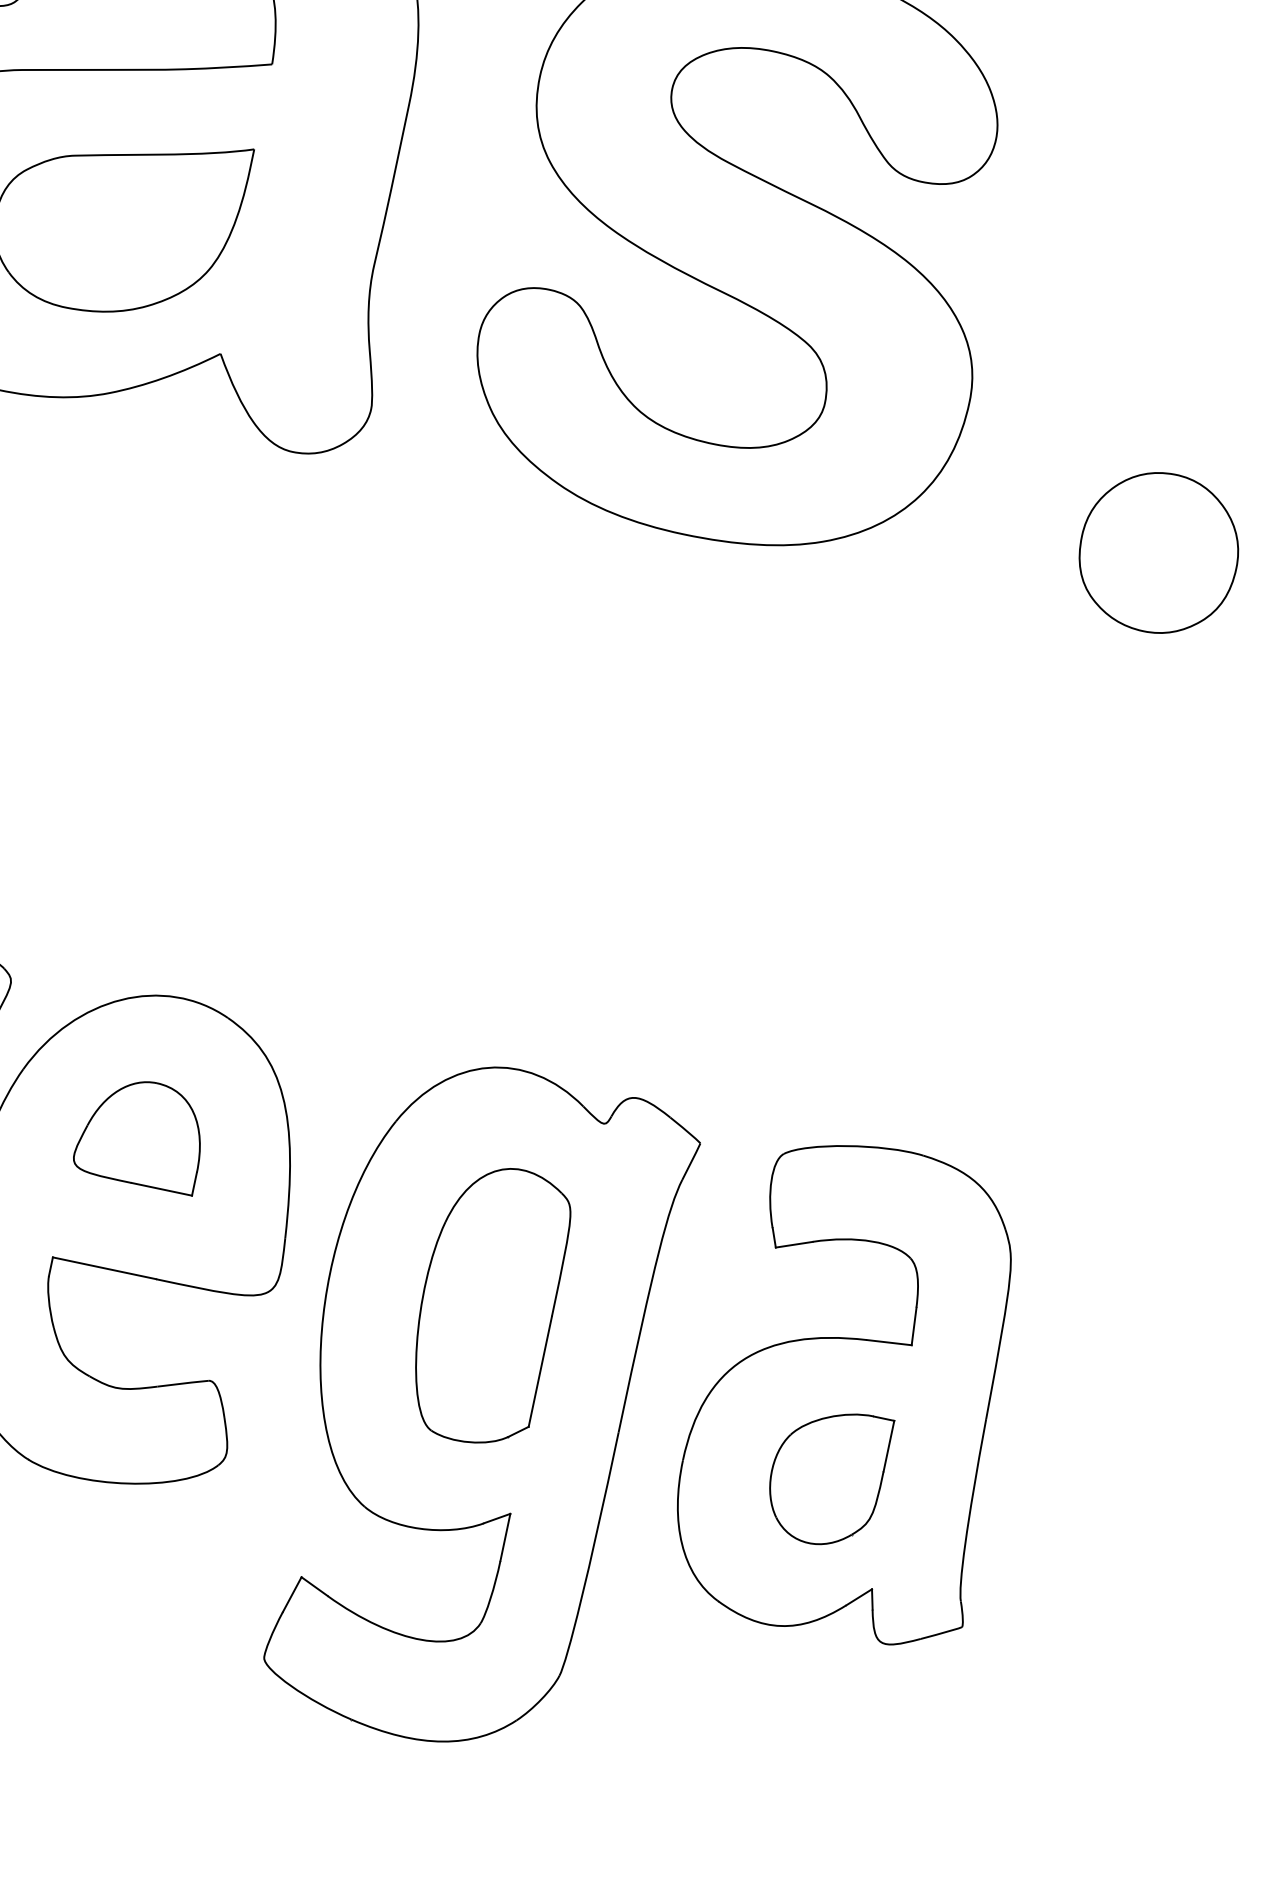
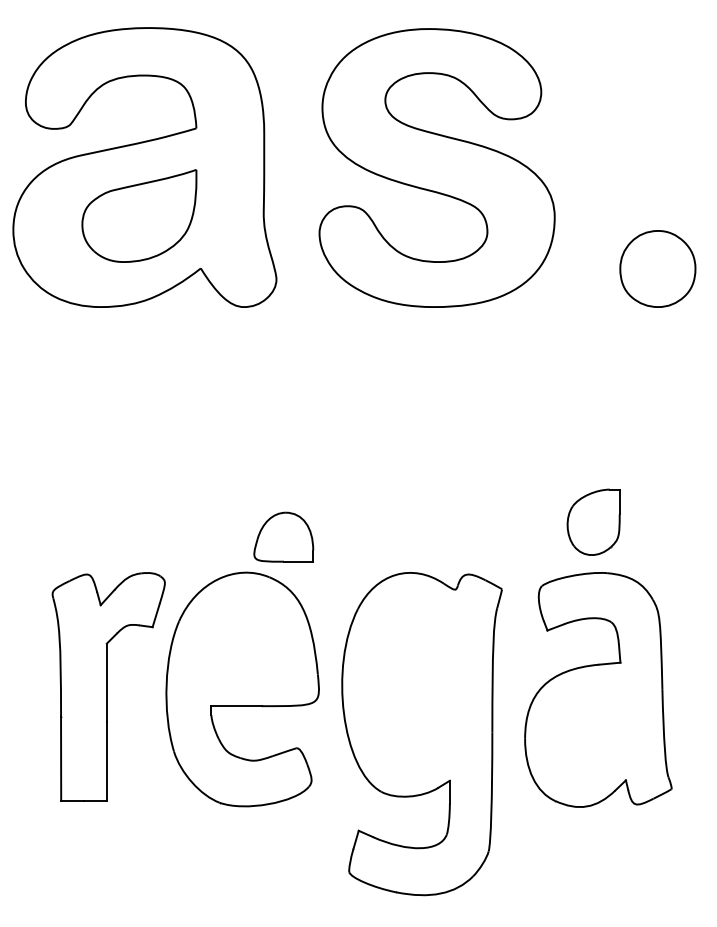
part: (141, 1131) -> (283, 536), moved
part: (487, 1304) -> (418, 685), removed
part: (826, 1474) -> (593, 521), moved

